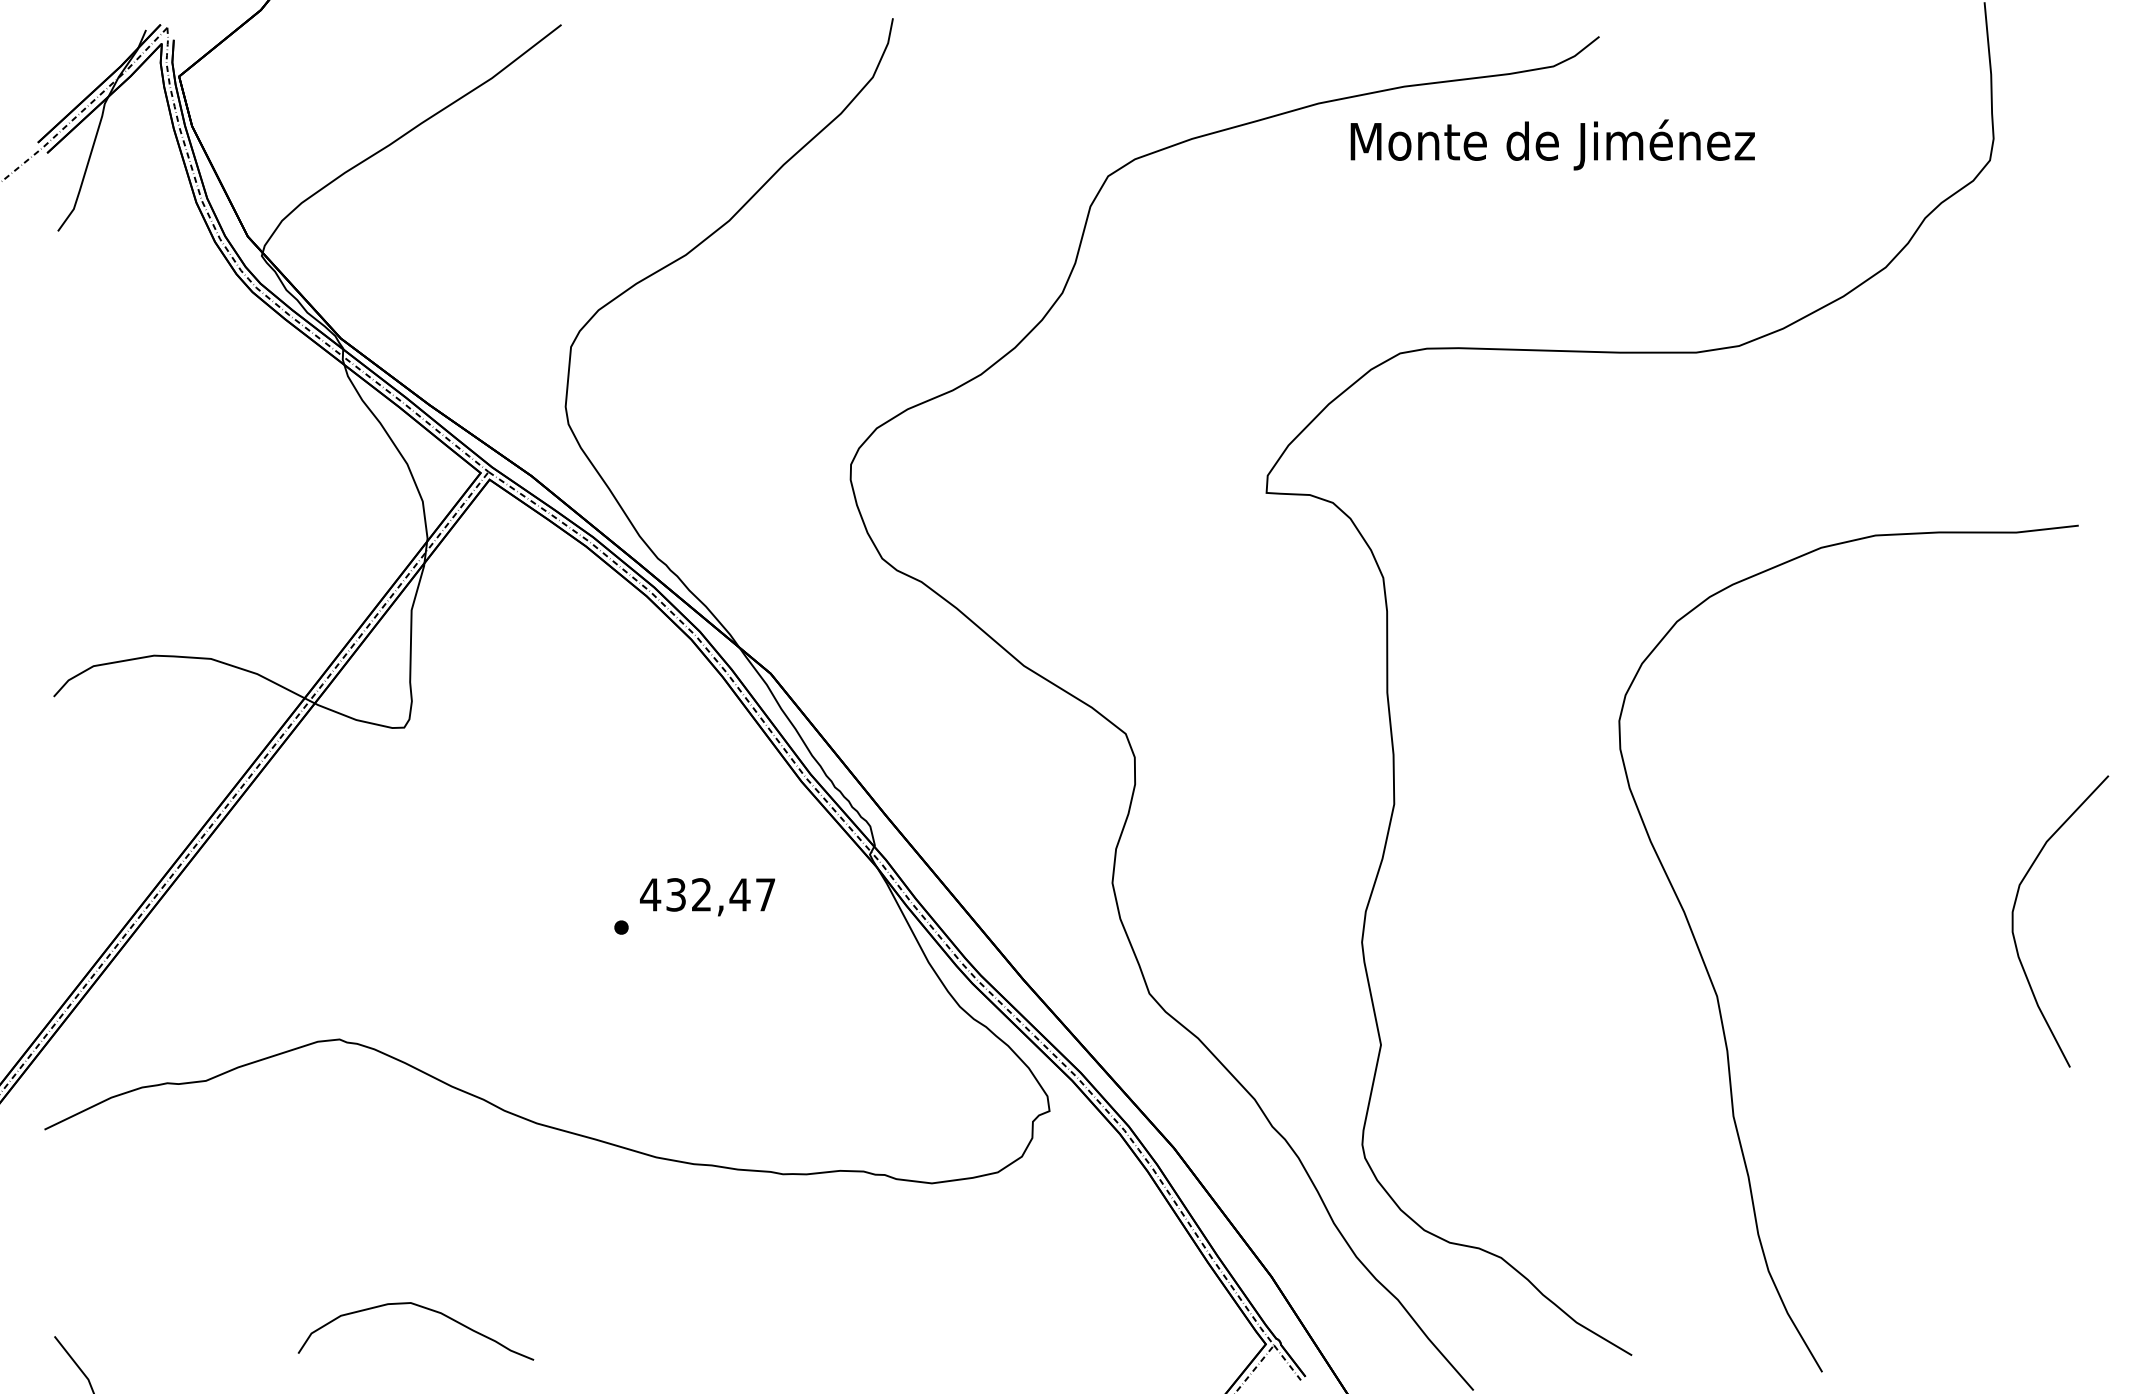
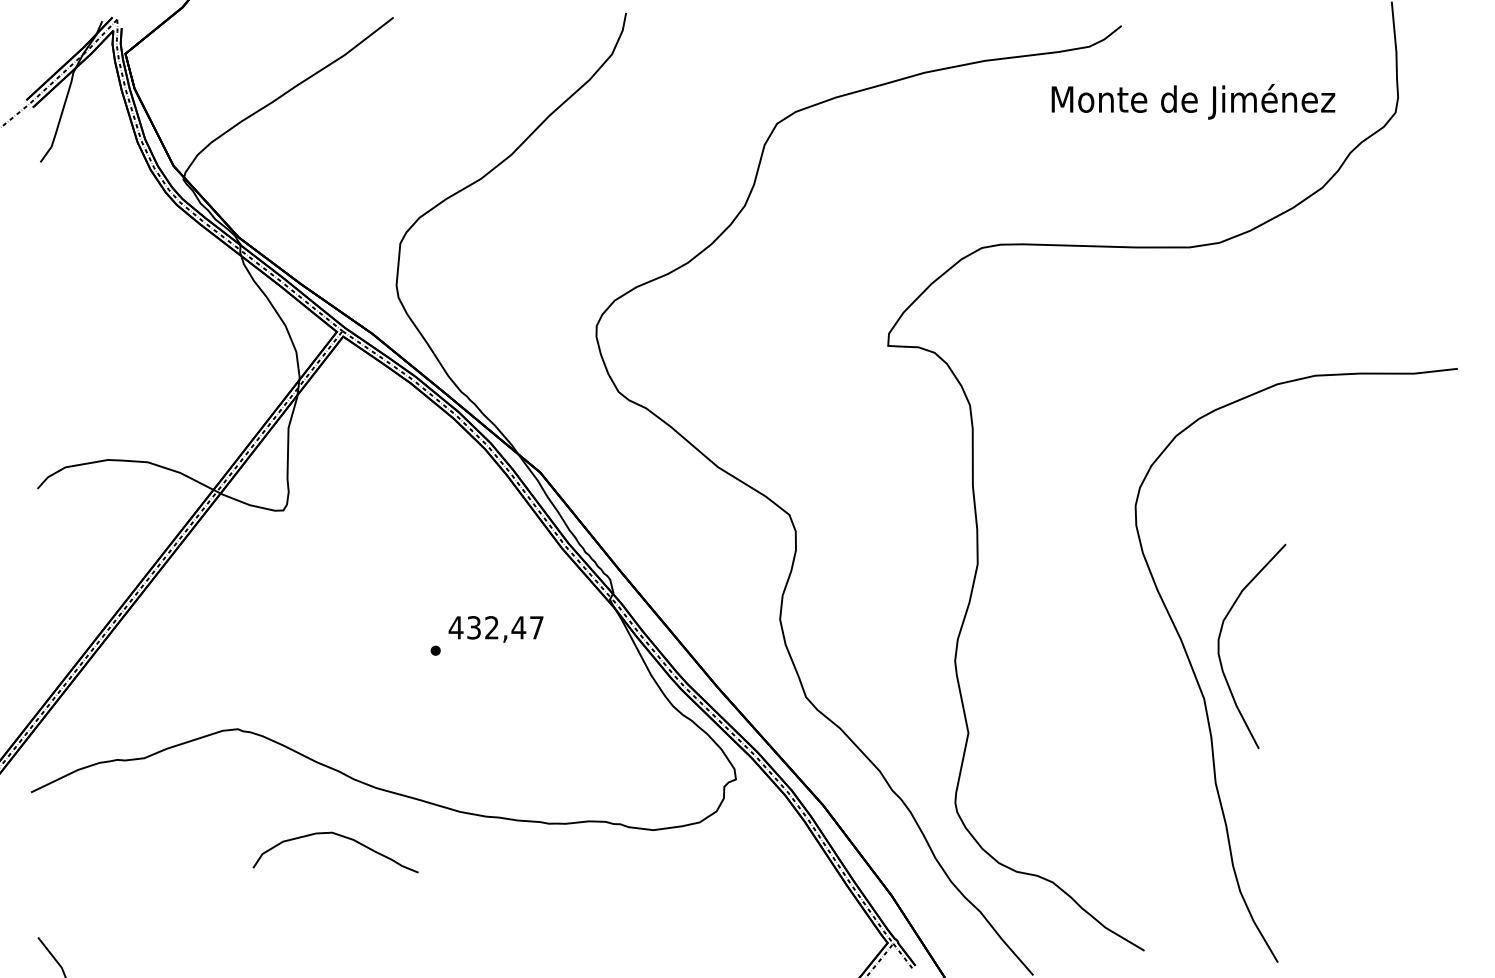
text: (1552, 144) -> (1193, 101), moved
curve: (2013, 921) -> (1219, 646), moved
curve: (423, 1308) -> (341, 836), moved

